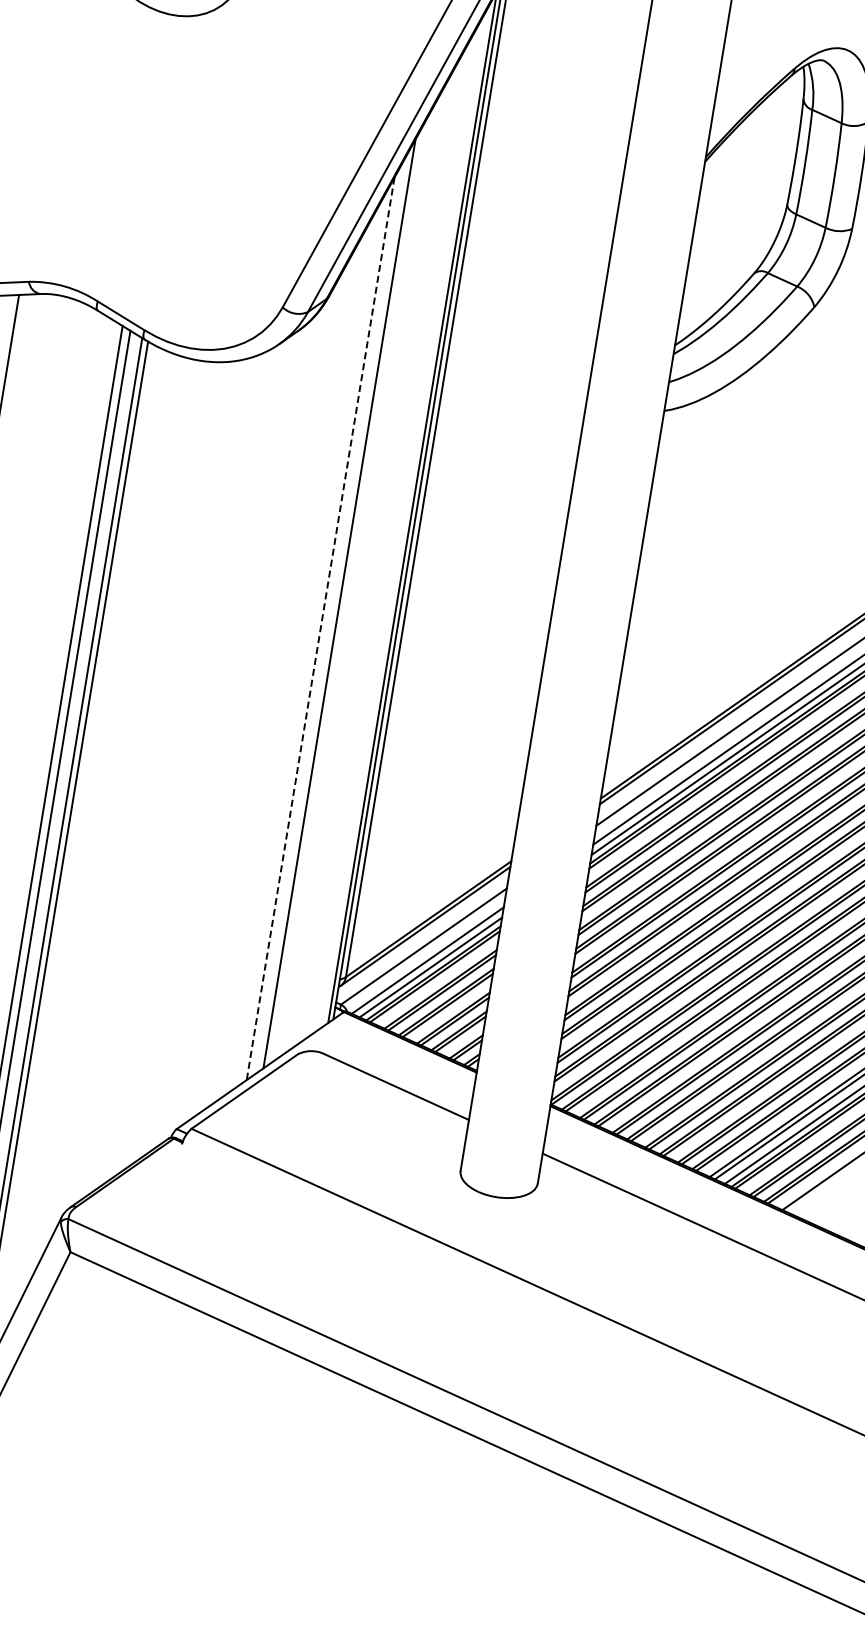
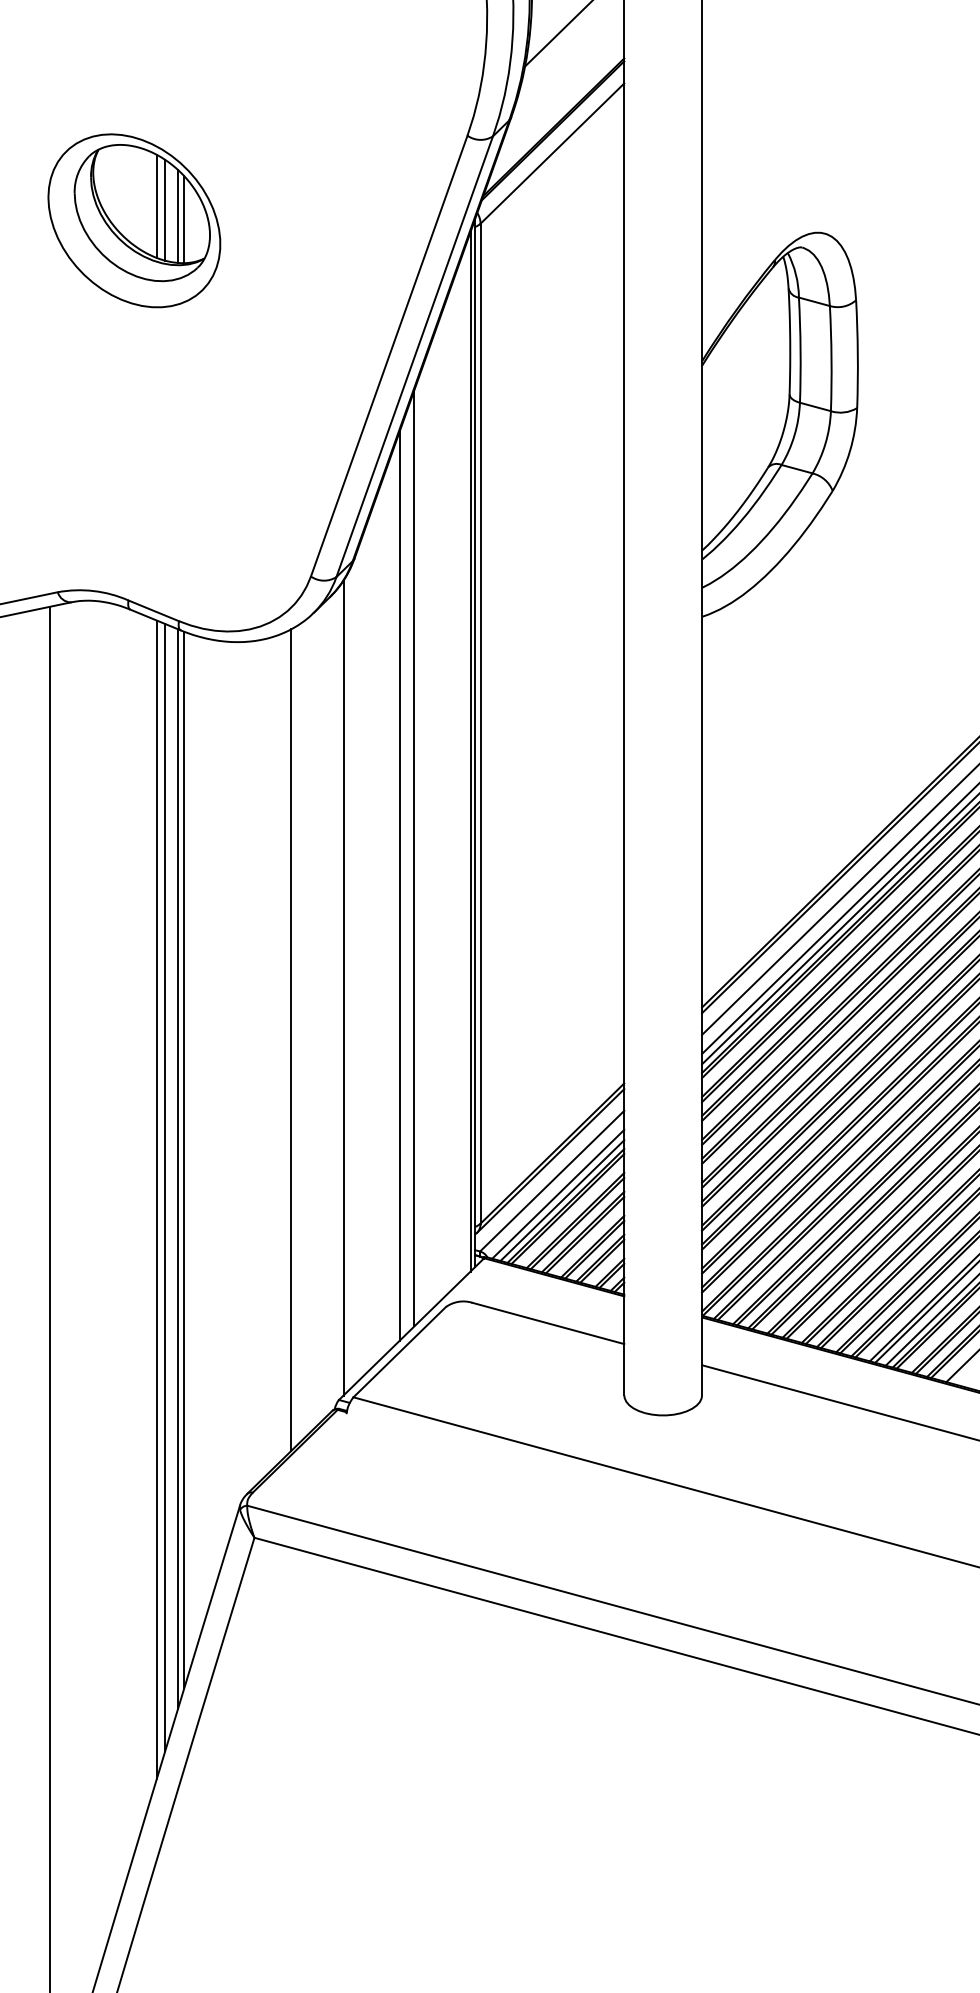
line: (320, 628) -> (399, 885), dashed -> solid
line: (248, 720) -> (343, 987), added
line: (188, 764) -> (291, 1040), added

